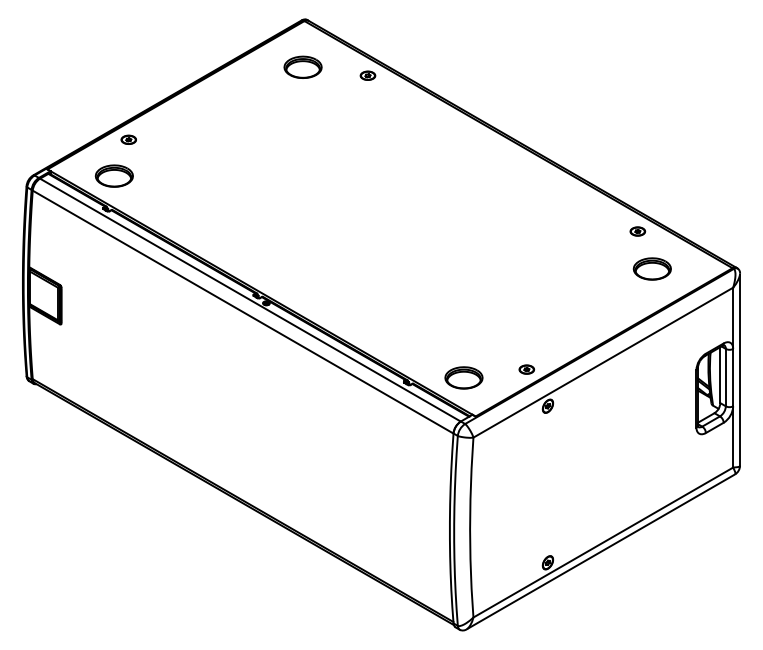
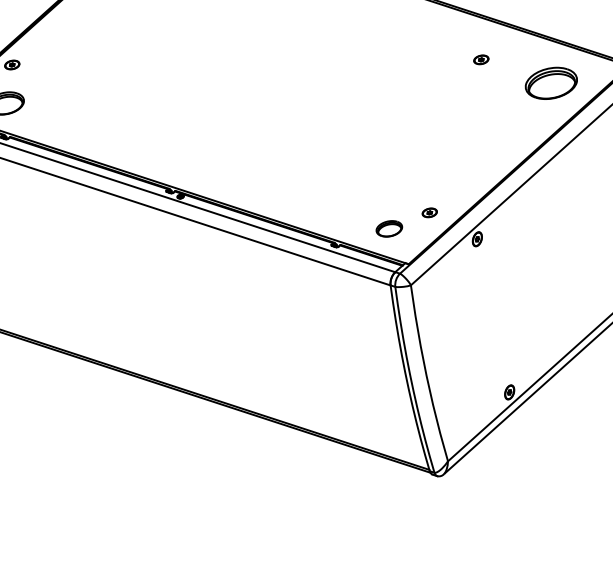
part: (637, 231) -> (481, 59), moved
part: (651, 268) -> (550, 83), size x1.4
part: (526, 369) -> (429, 212), moved
part: (463, 377) -> (388, 228), size x0.7

